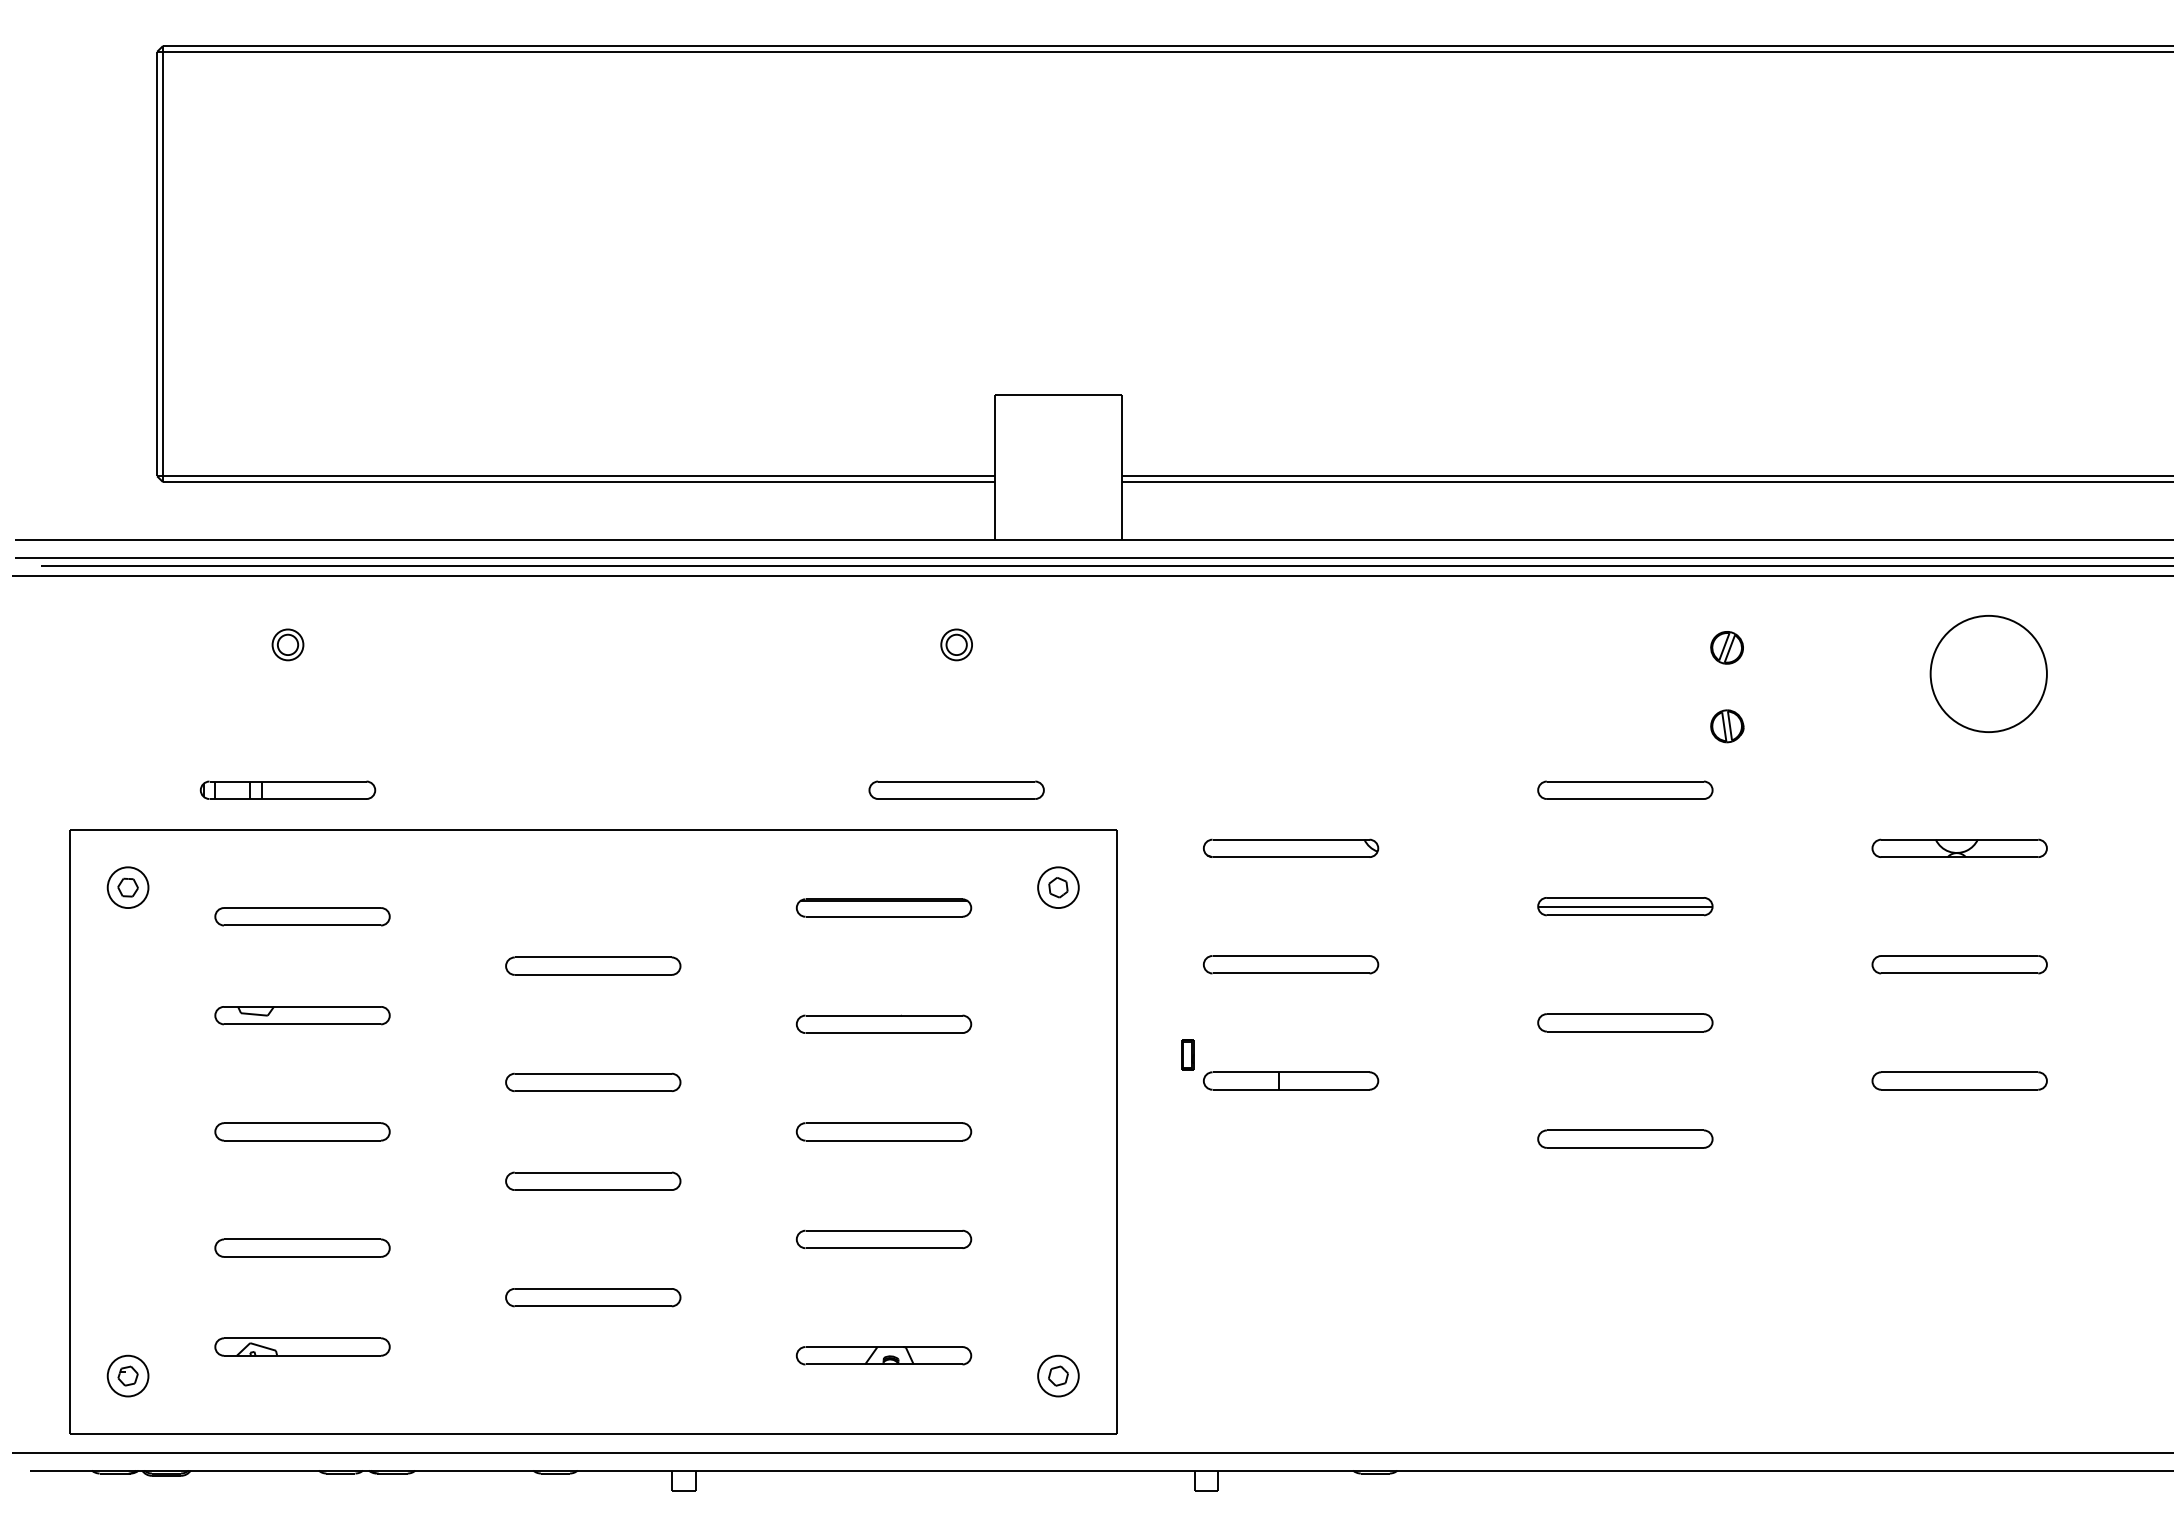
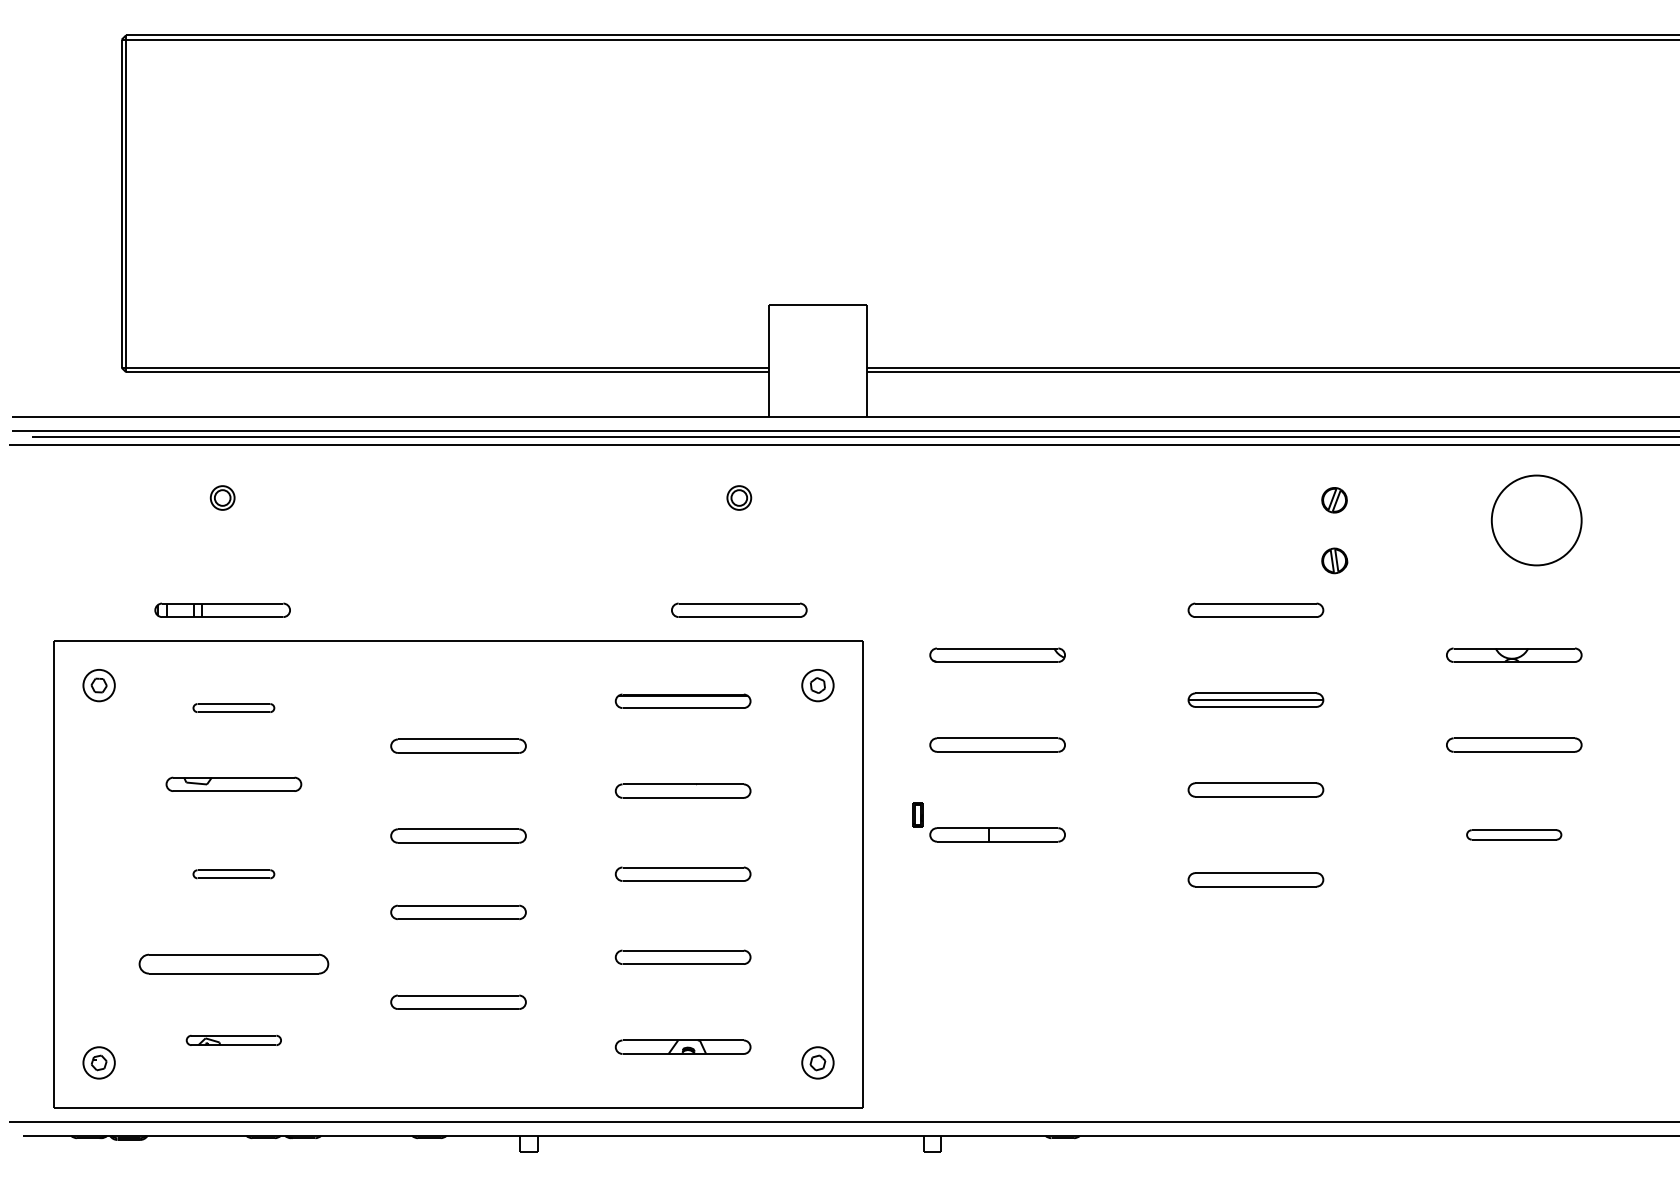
part: (302, 916) -> (233, 707), size x0.6
part: (1959, 1080) -> (1514, 834), size x0.7
part: (302, 1131) -> (233, 873), size x0.6
part: (302, 1247) -> (233, 963), size x1.4
part: (302, 1346) -> (233, 1040), size x0.7

